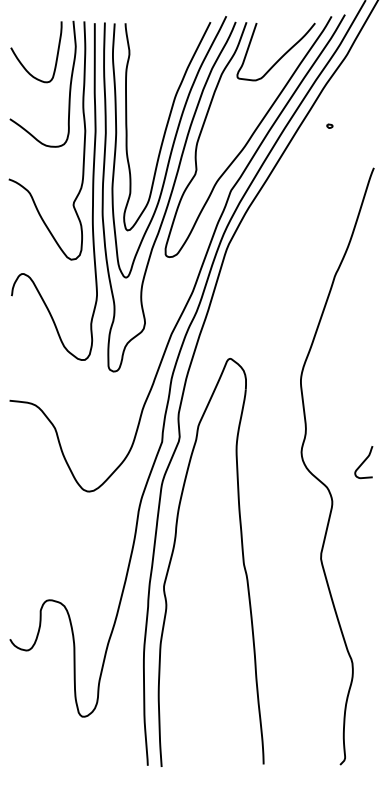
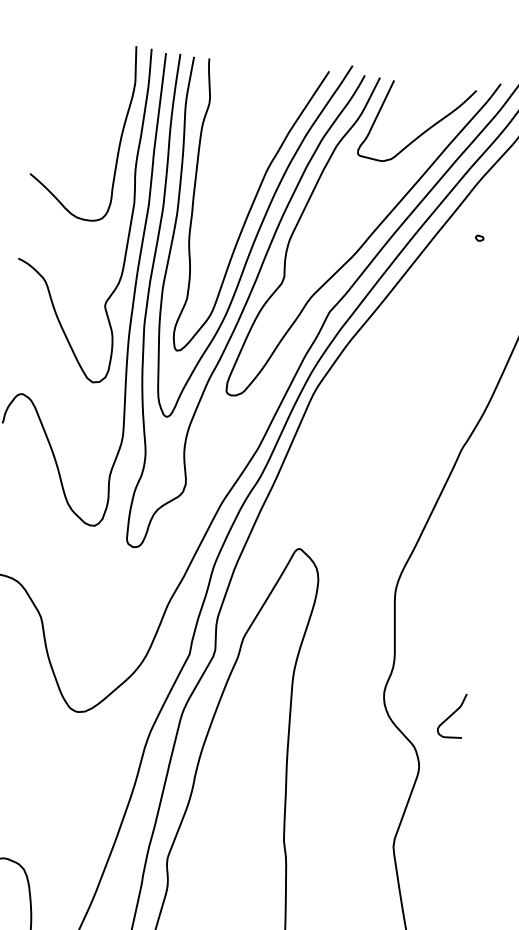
curve: (22, 63) -> (57, 97), removed
curve: (363, 462) -> (451, 715), moved

